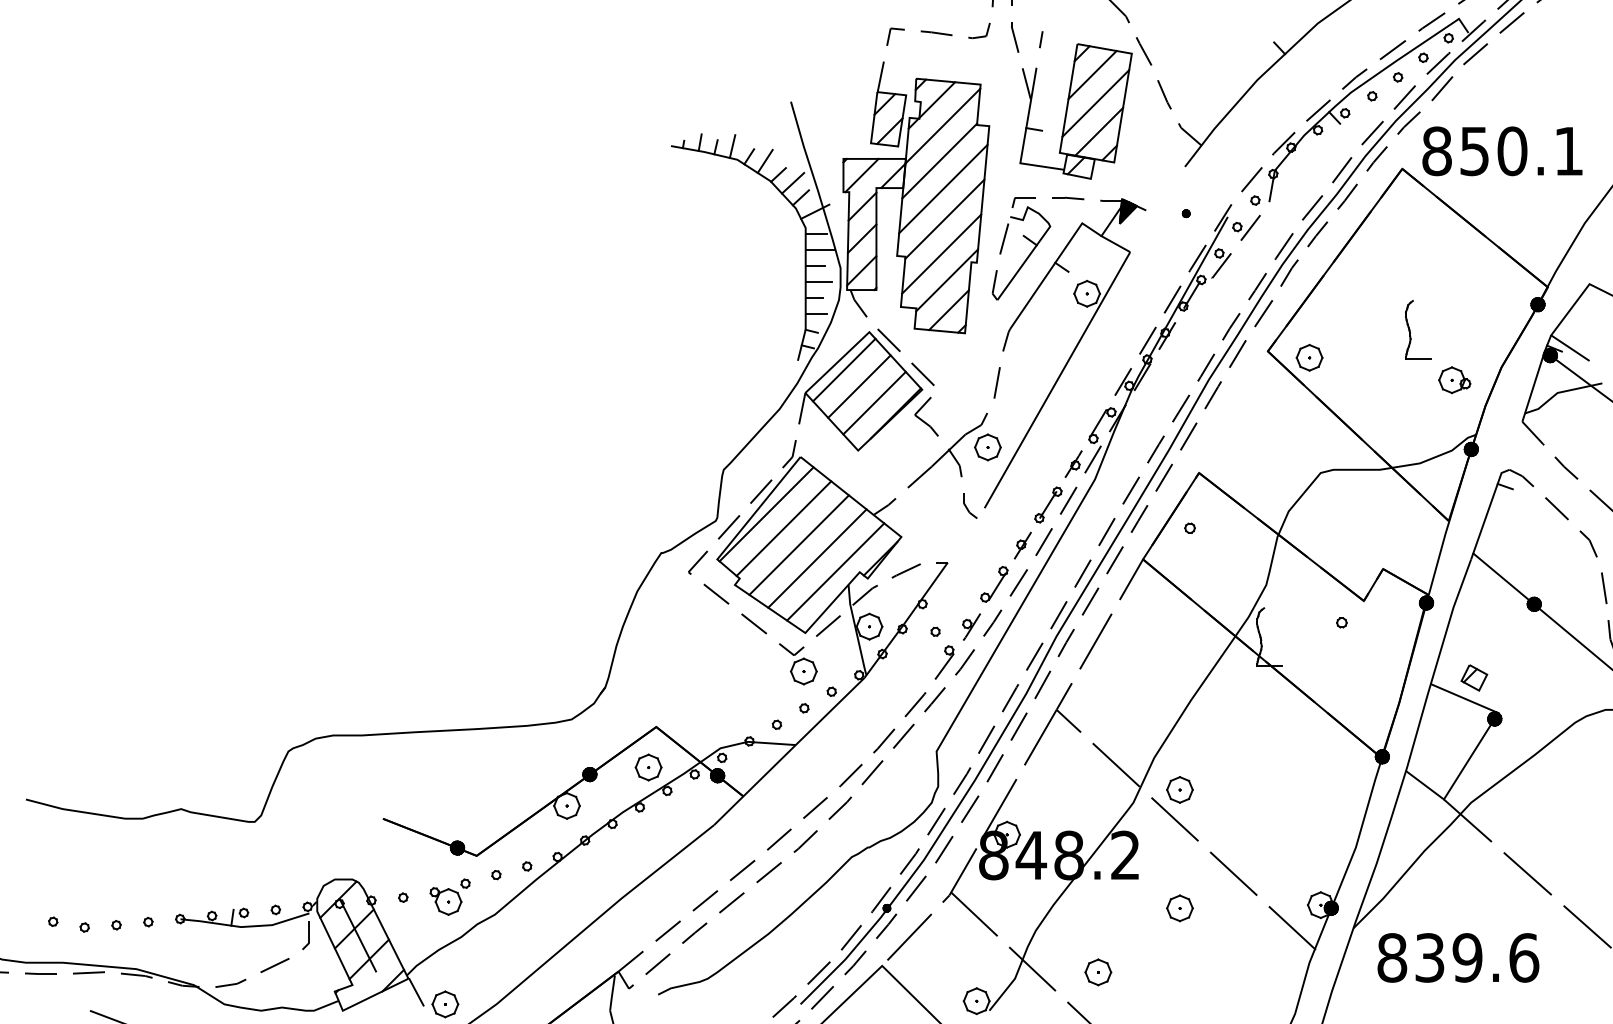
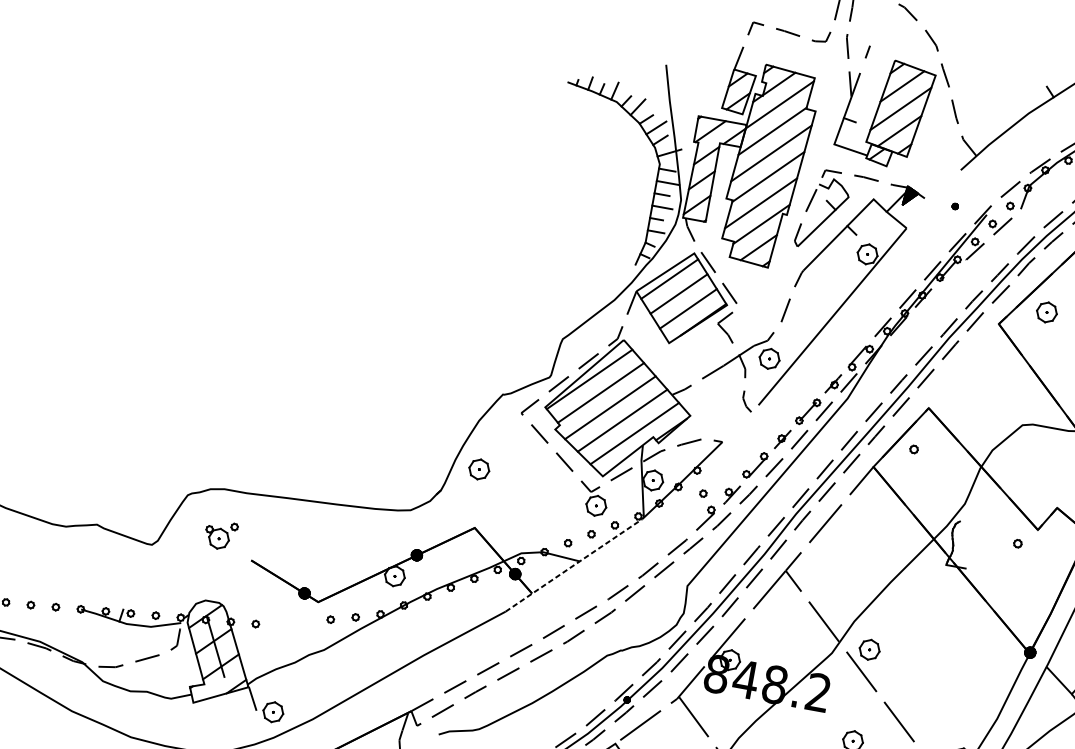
part: (1309, 357) -> (1046, 312), moved
line: (790, 750) -> (574, 564), solid -> dashed
part: (648, 767) -> (479, 469), moved
part: (449, 896) -> (220, 534), moved

